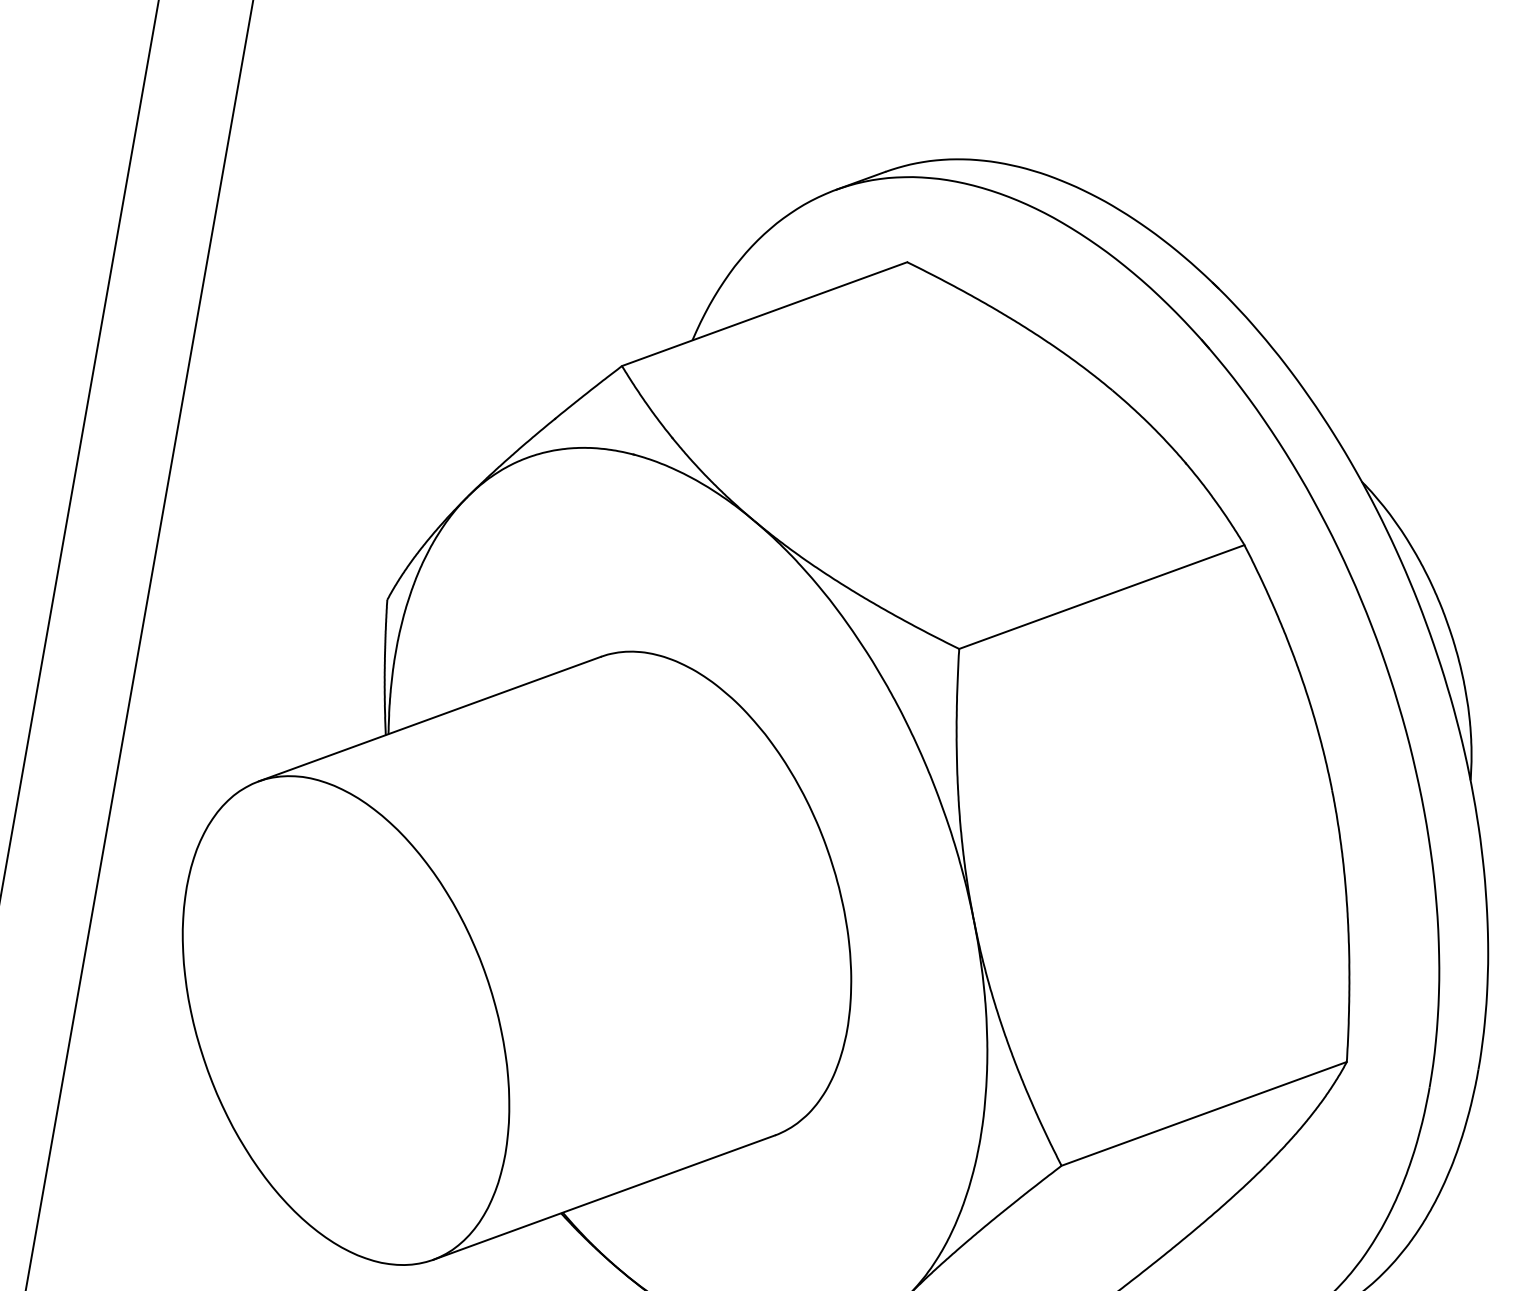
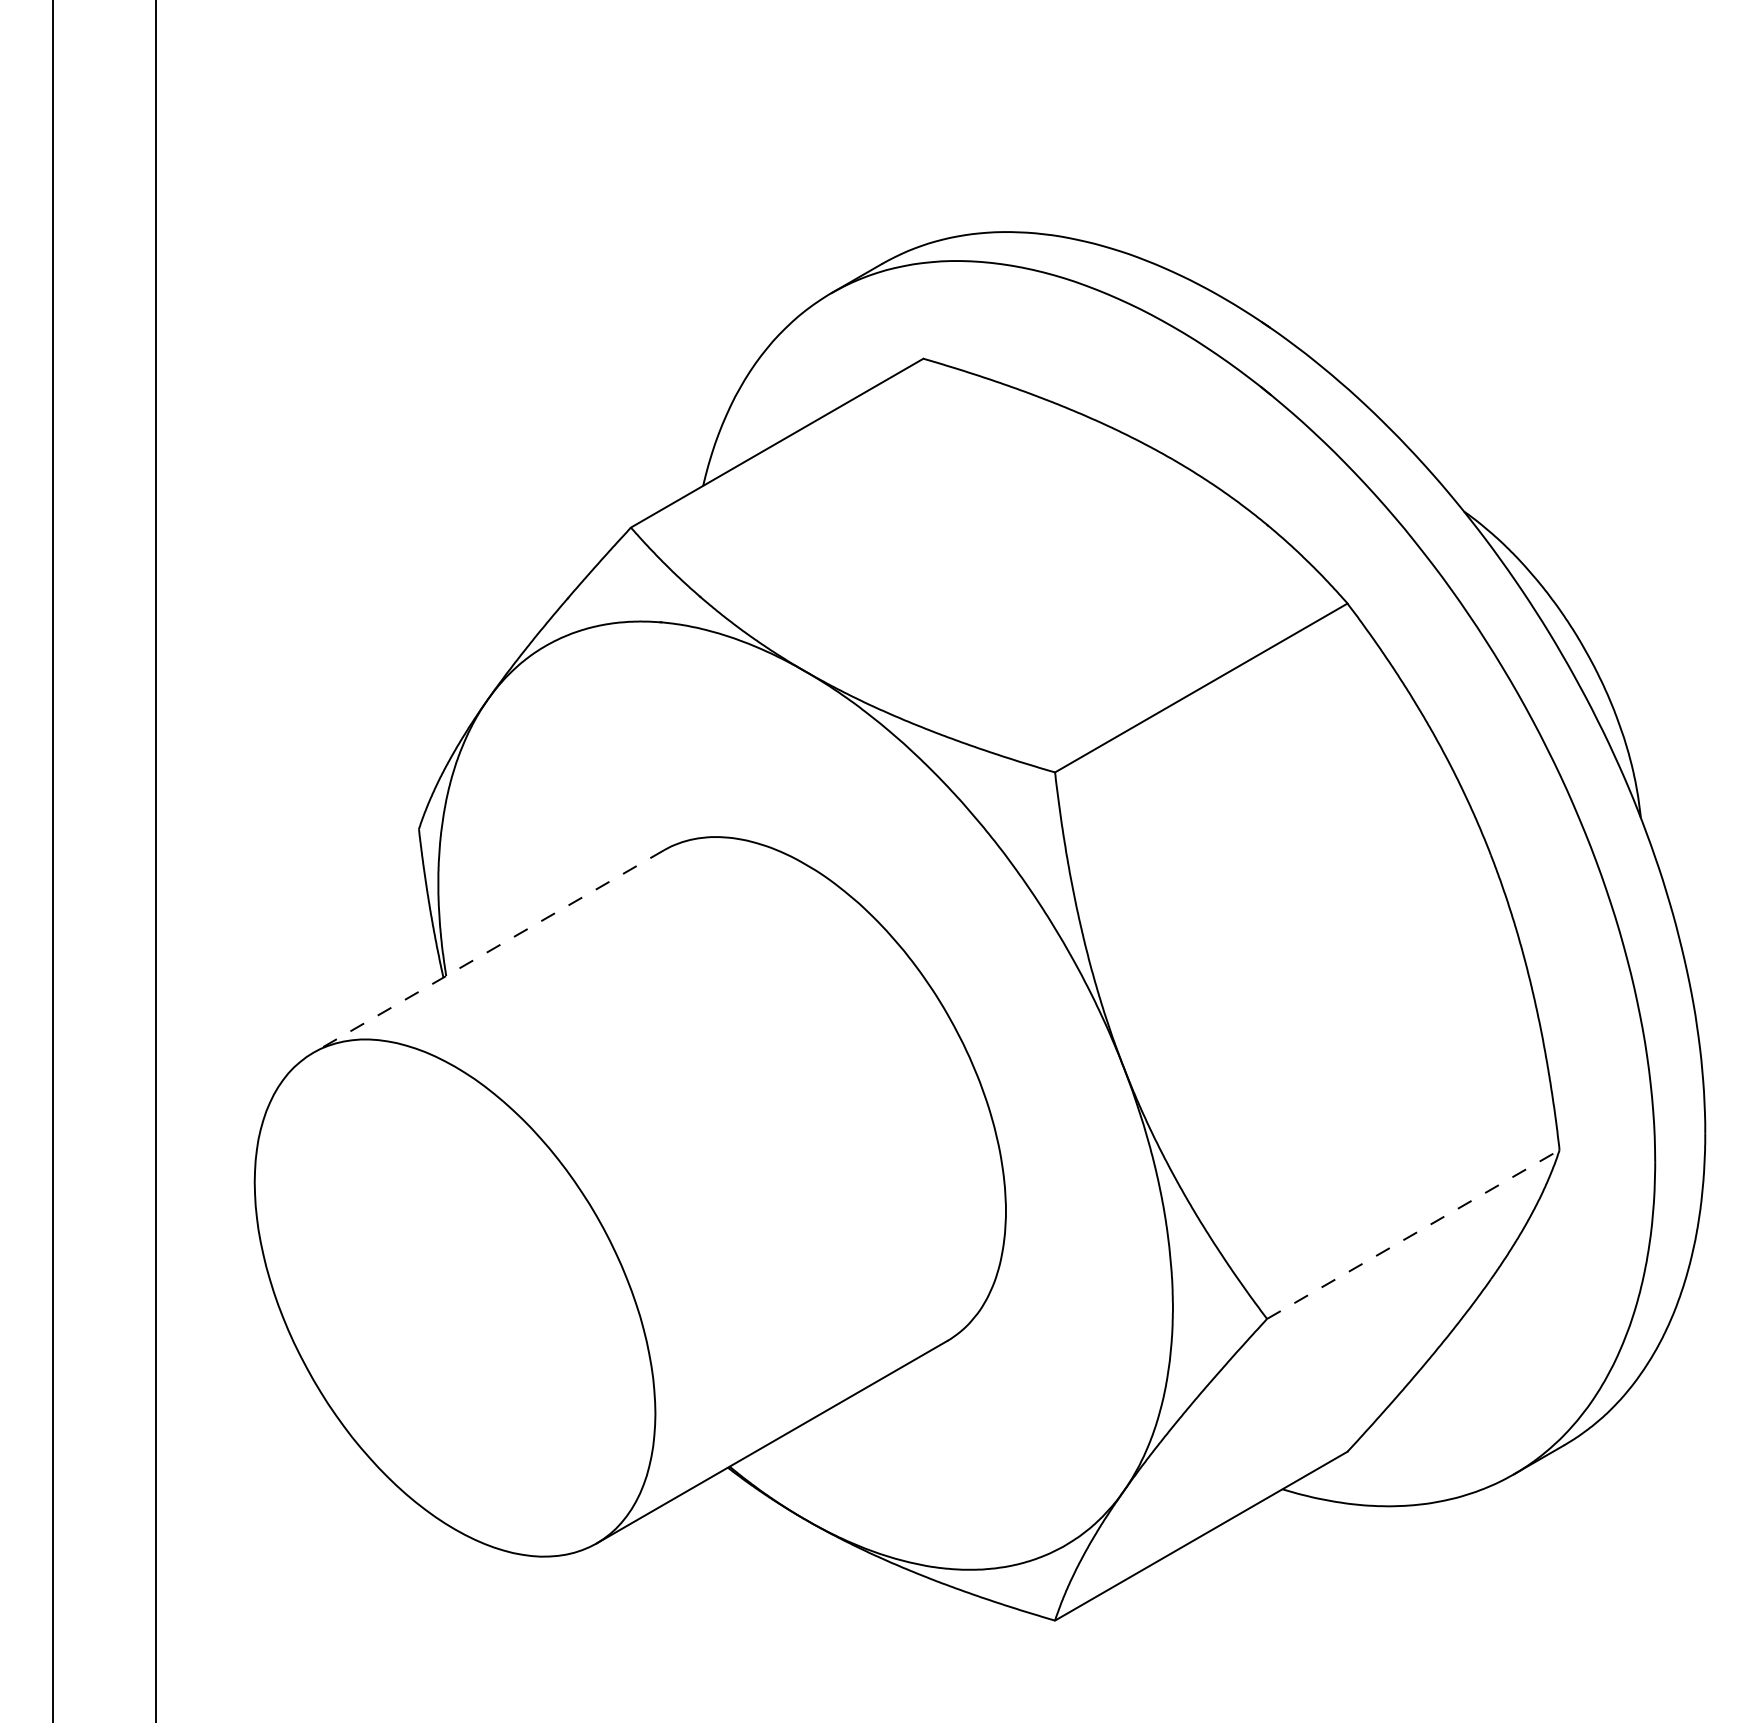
line: (429, 719) -> (488, 951), solid -> dashed
line: (1204, 1113) -> (1413, 1234), solid -> dashed

